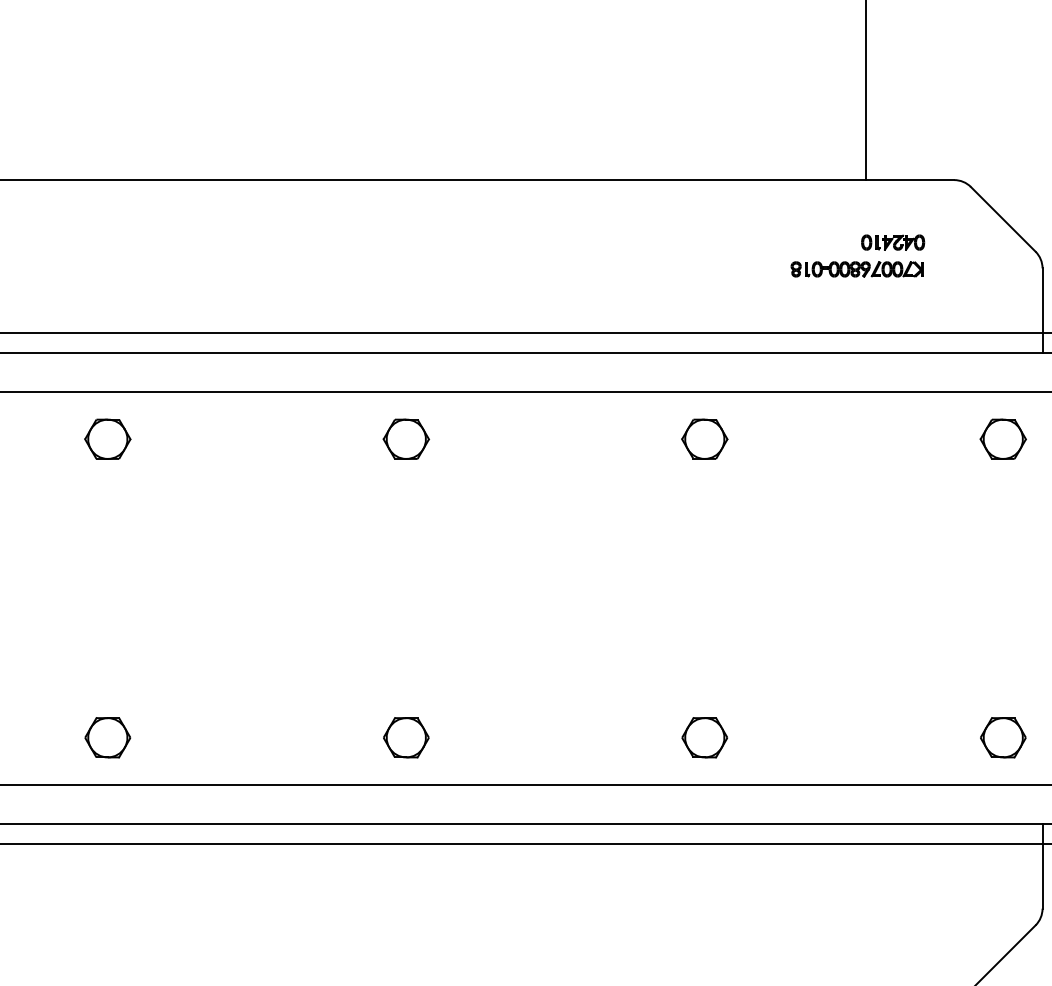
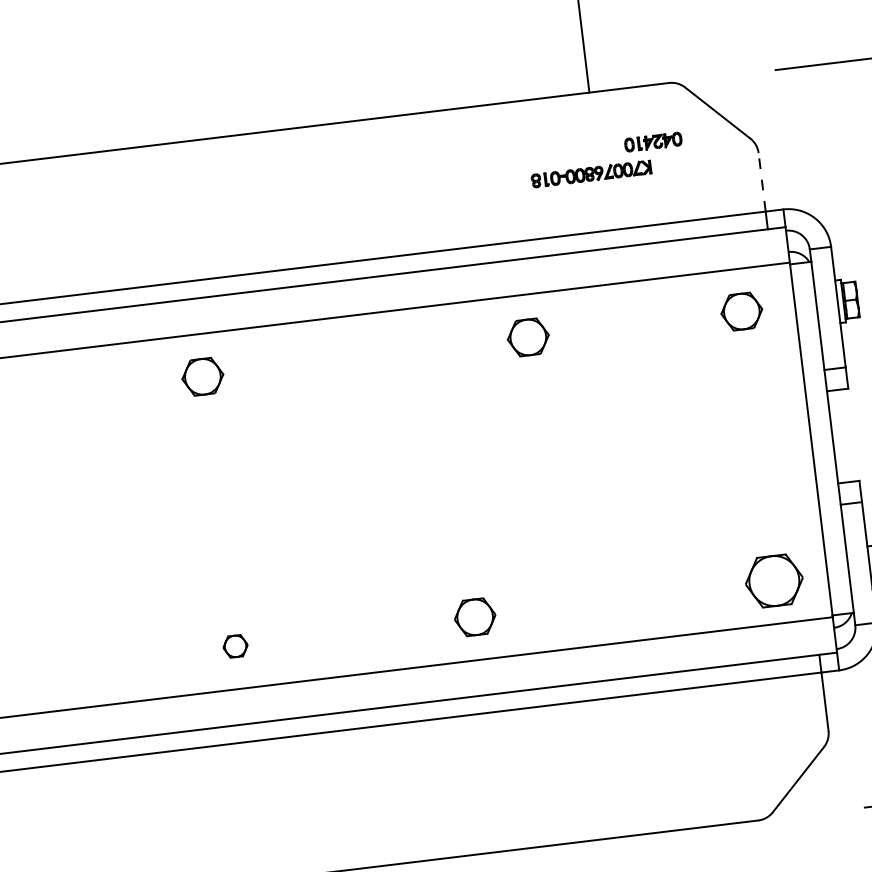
part: (893, 242) -> (653, 142), moved
line: (1042, 300) -> (762, 182), solid -> dashed
part: (704, 438) -> (527, 336), moved
part: (406, 737) -> (235, 646), size x0.6
part: (704, 737) -> (474, 617), moved
part: (1003, 737) -> (774, 580), size x1.4

